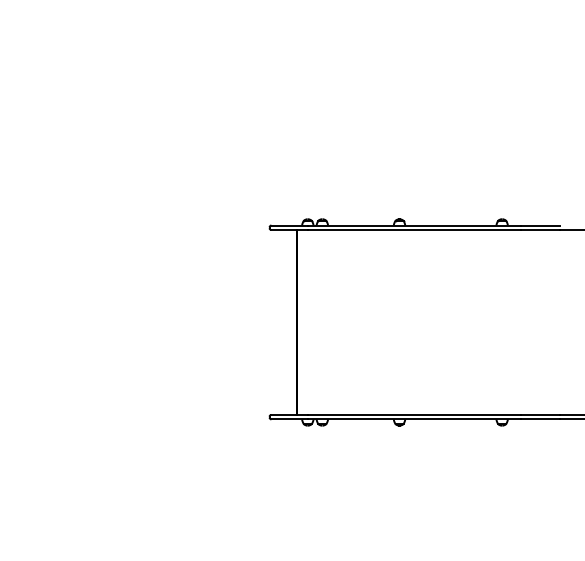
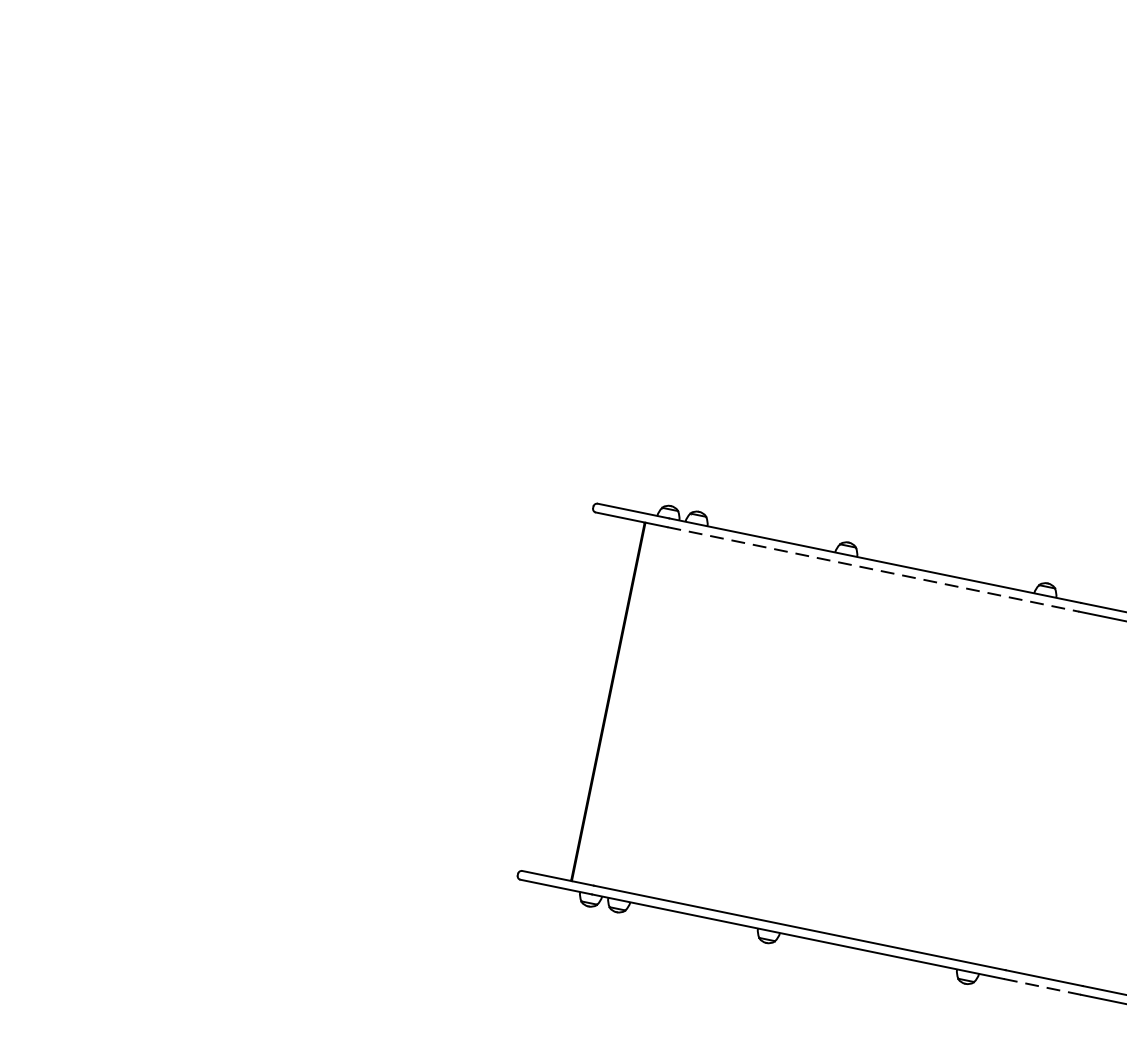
line: (414, 230) -> (873, 570), solid -> dashed
line: (540, 419) -> (1042, 987), solid -> dashed

